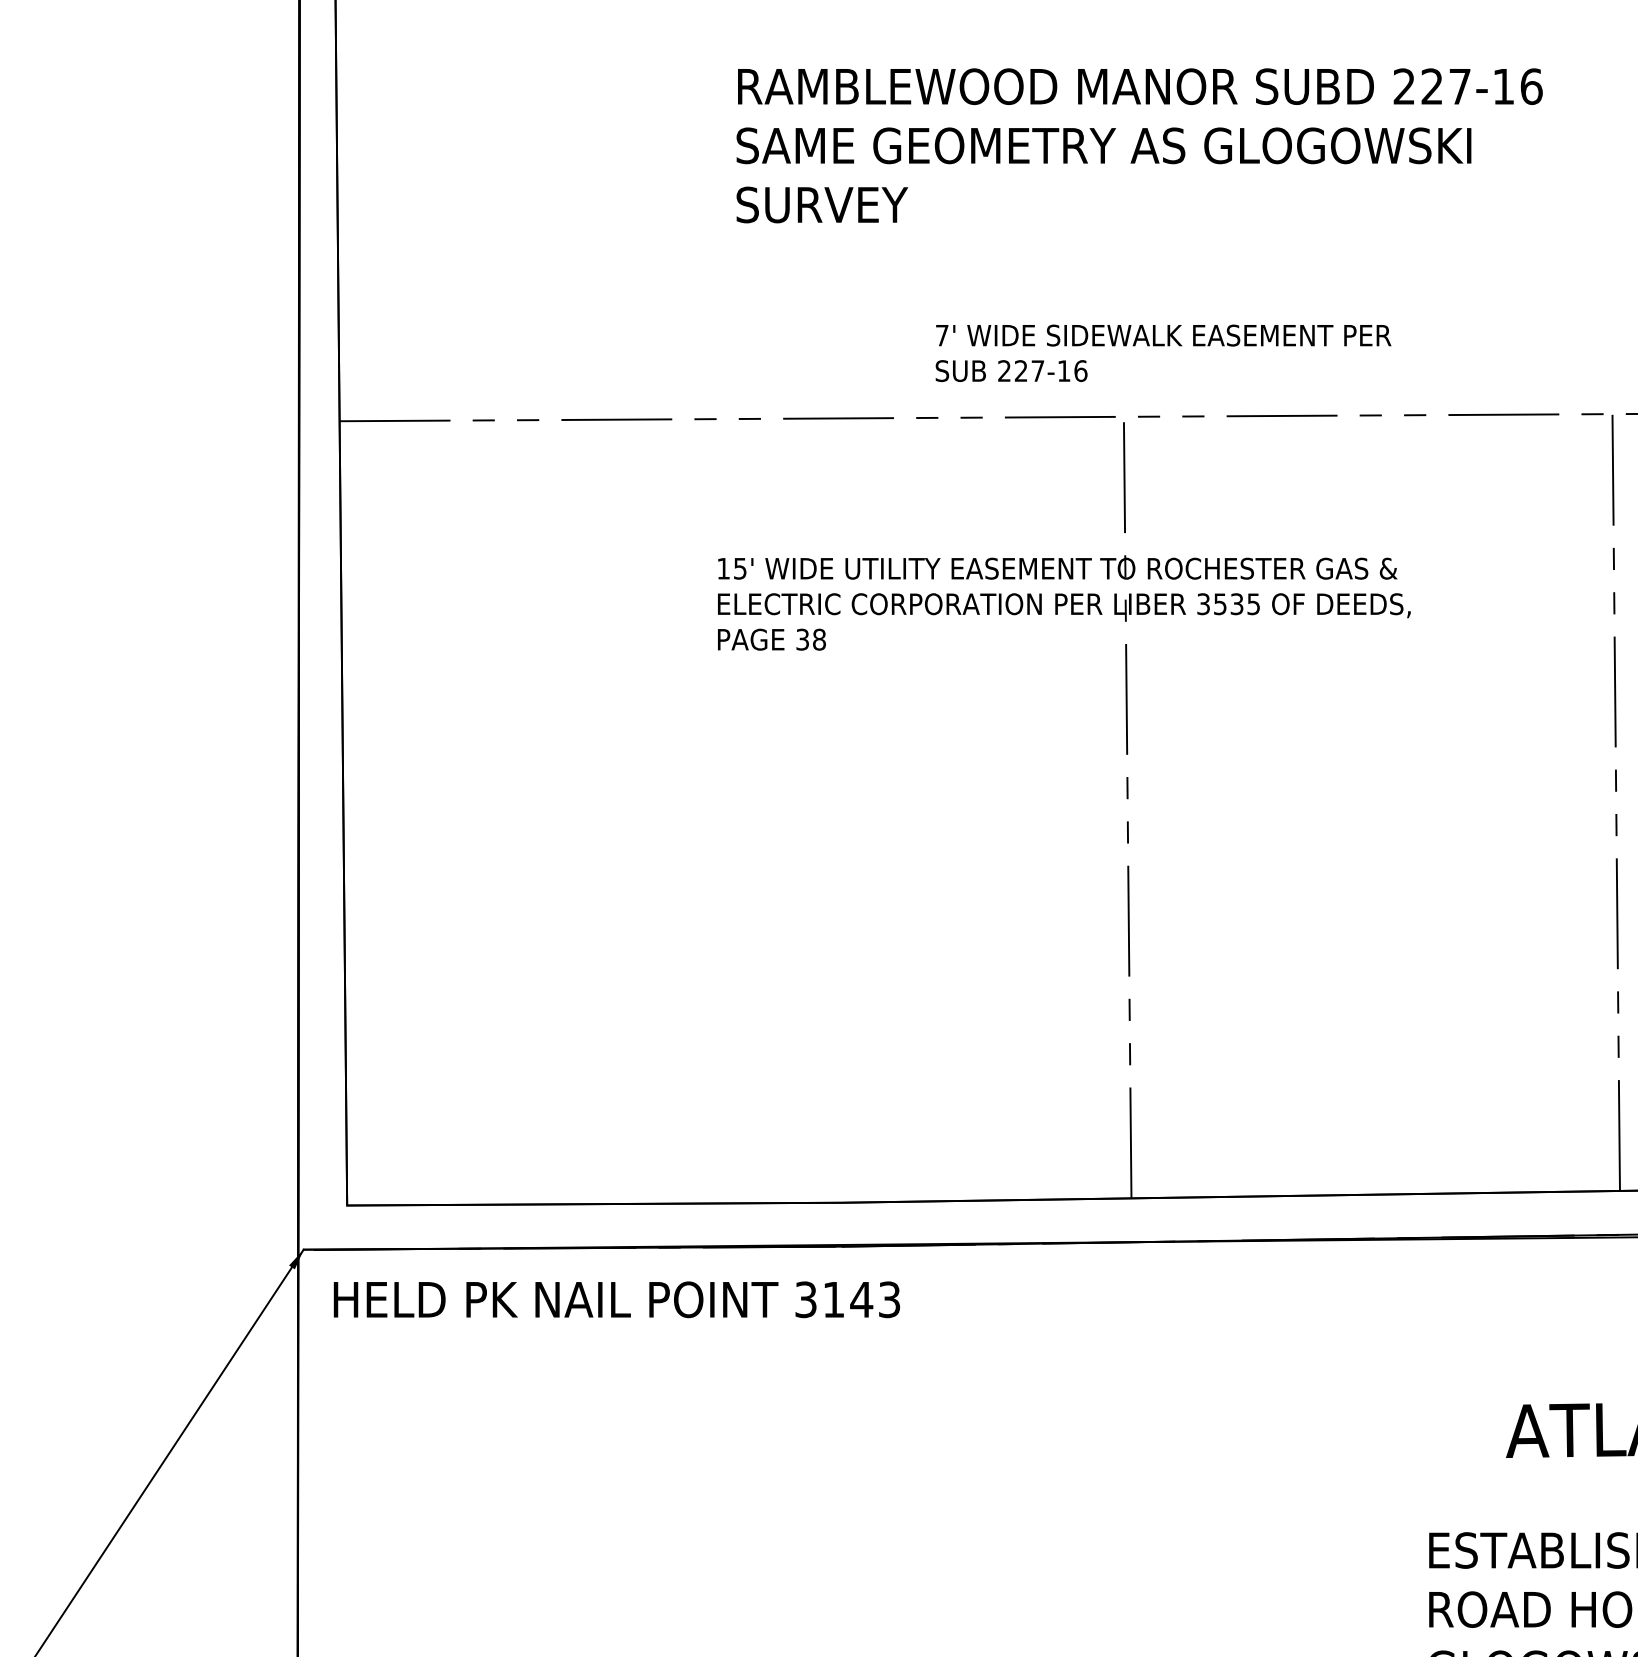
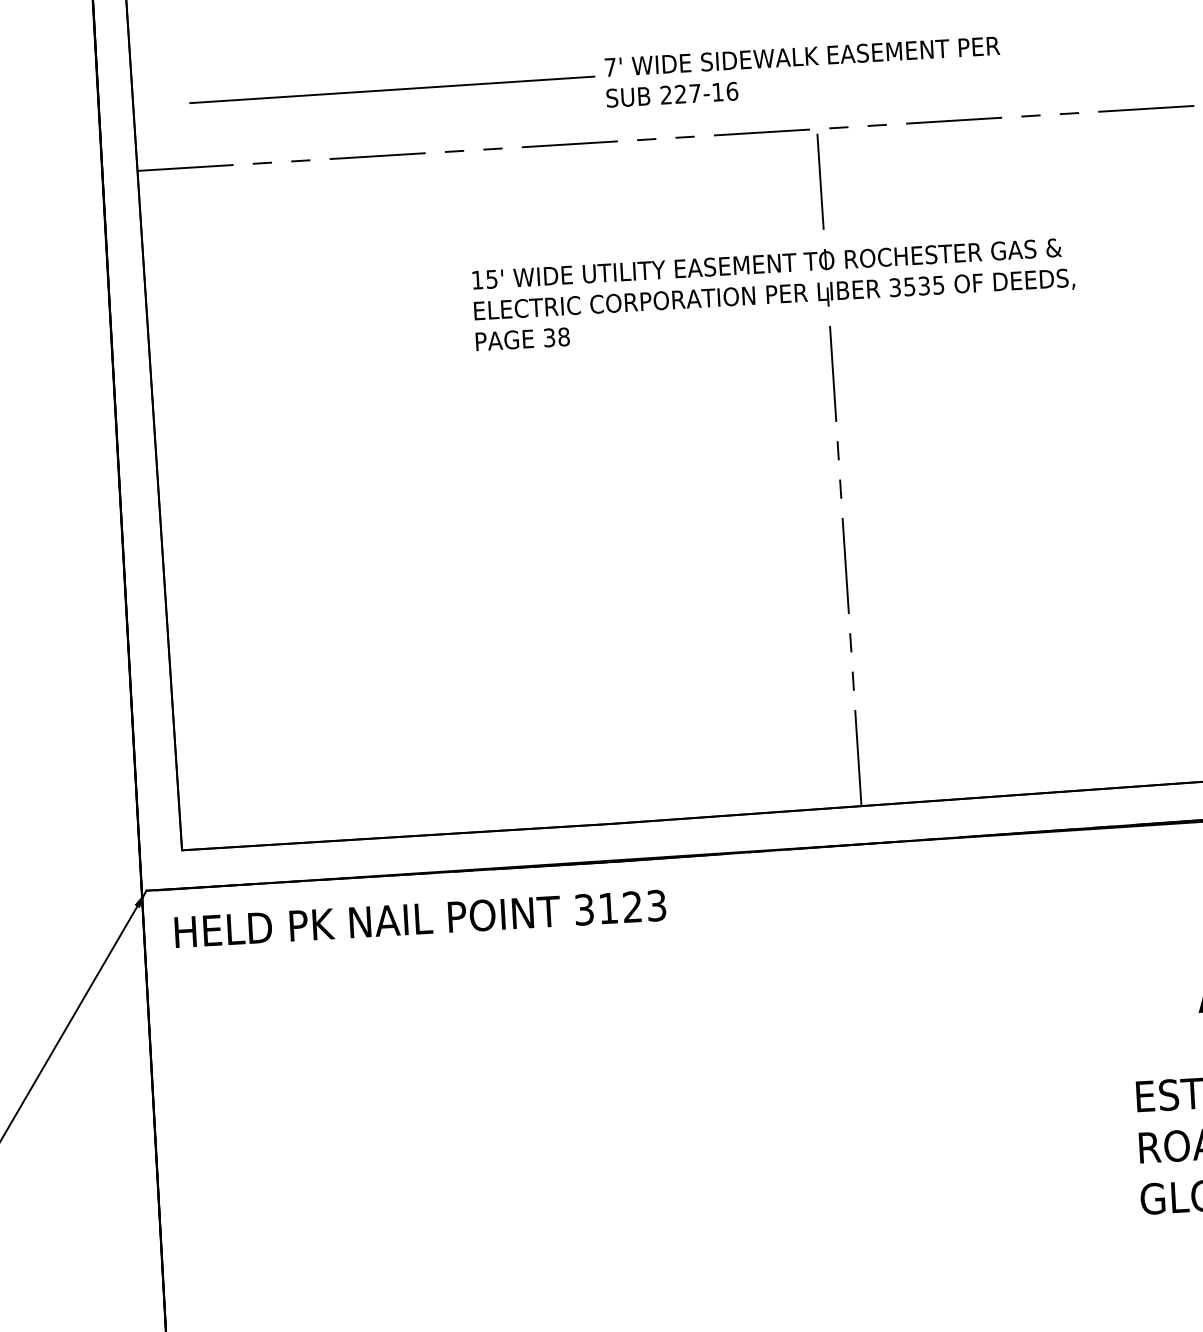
line: (637, 344) -> (391, 89), added
text: (1163, 353) -> (803, 72), moved
text: (861, 1299) -> (632, 906), 3143 -> 3123

